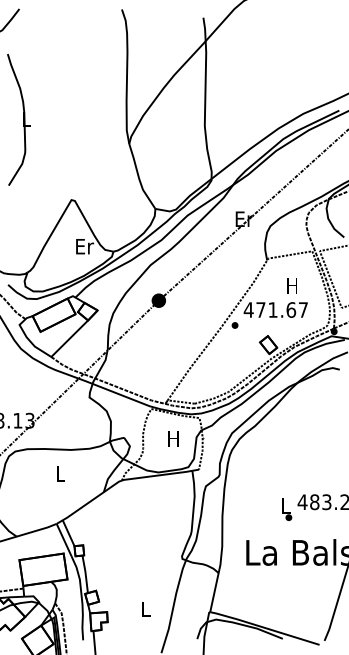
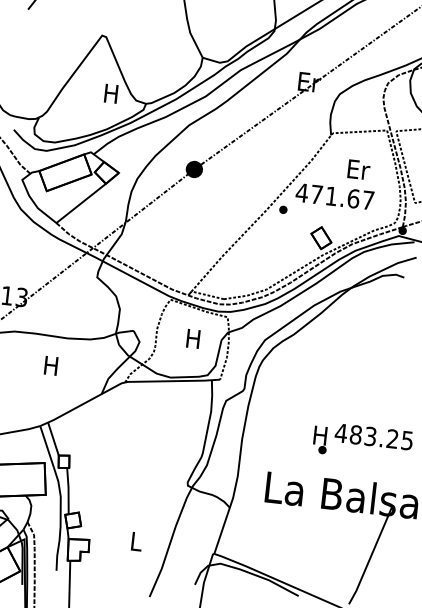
text: (85, 246) -> (112, 93), Er -> H
text: (292, 285) -> (358, 169), H -> Er
text: (59, 473) -> (50, 365), L -> H
text: (285, 505) -> (320, 434), L -> H

